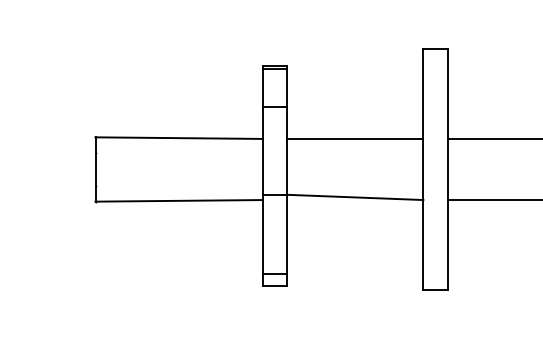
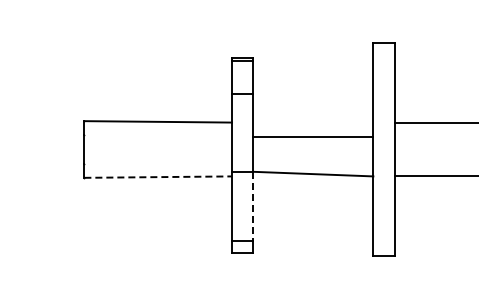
line: (355, 138) -> (313, 136), moved
line: (179, 201) -> (158, 177), solid -> dashed
line: (287, 234) -> (253, 206), solid -> dashed

